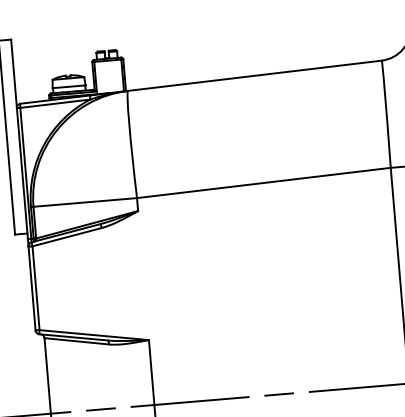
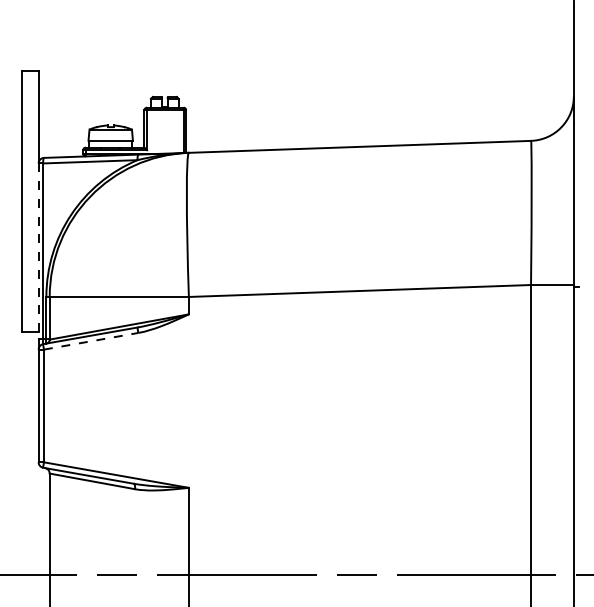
line: (22, 173) -> (38, 251), solid -> dashed
line: (67, 237) -> (91, 341), solid -> dashed

